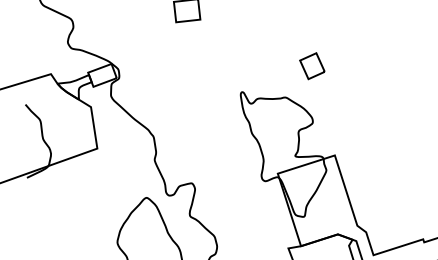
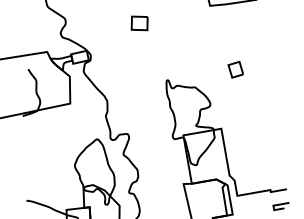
part: (311, 65) -> (235, 69), moved

